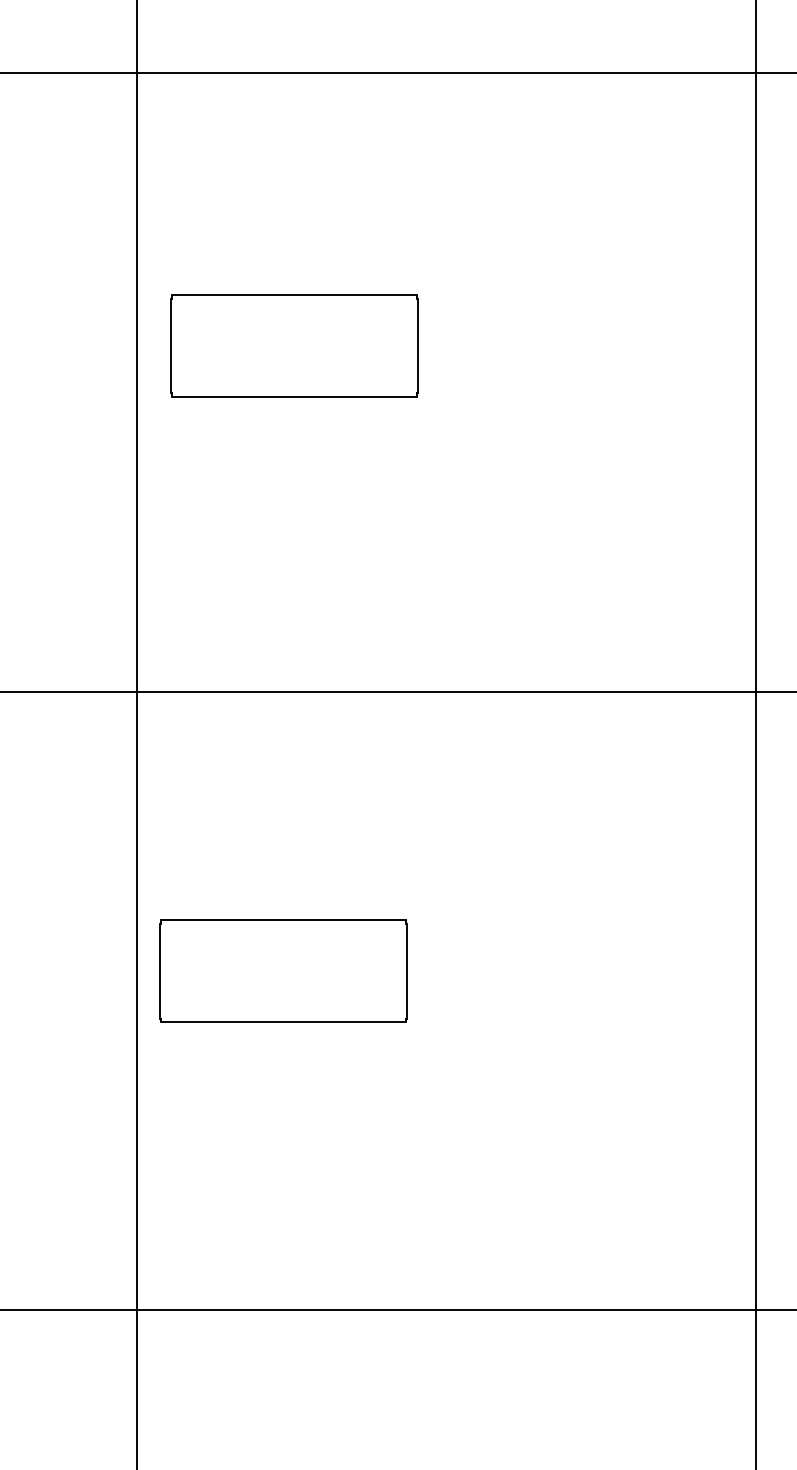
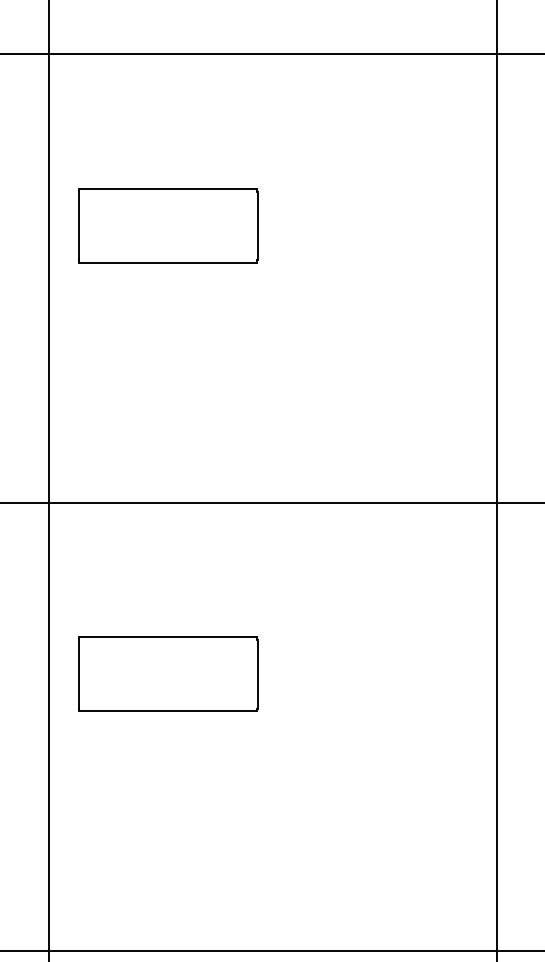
part: (294, 345) -> (168, 225), moved
part: (283, 970) -> (168, 673), moved

